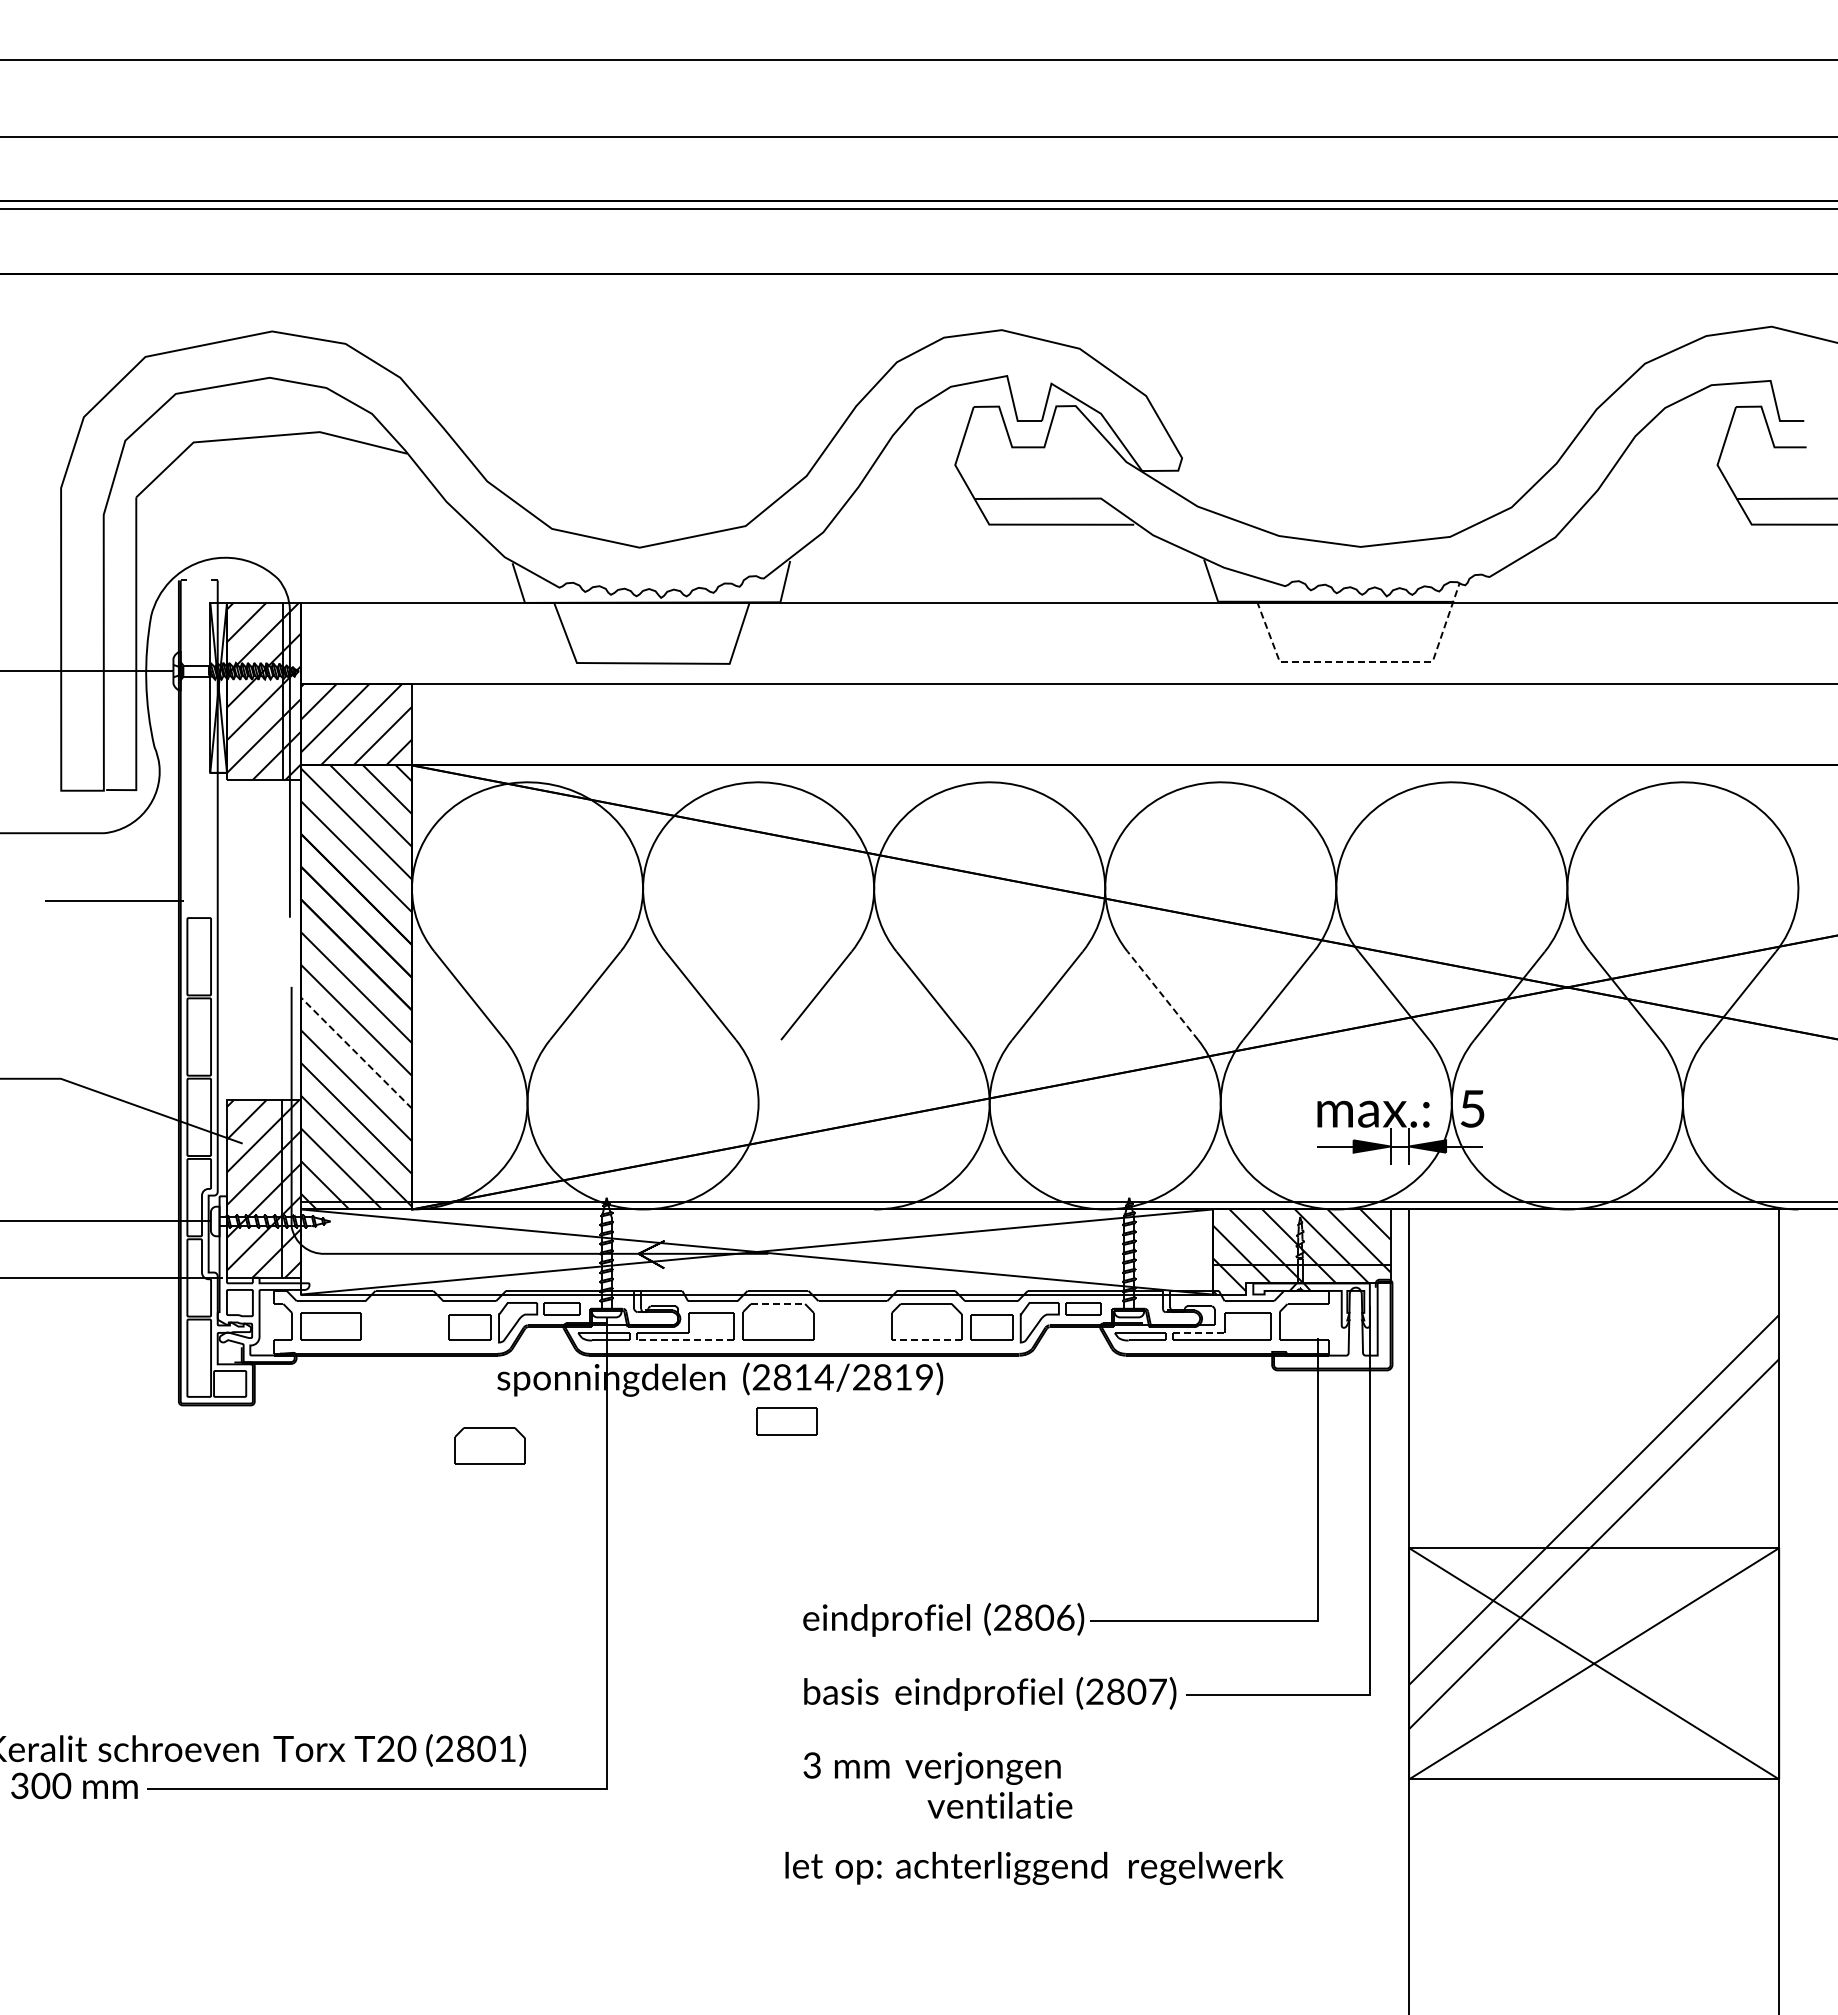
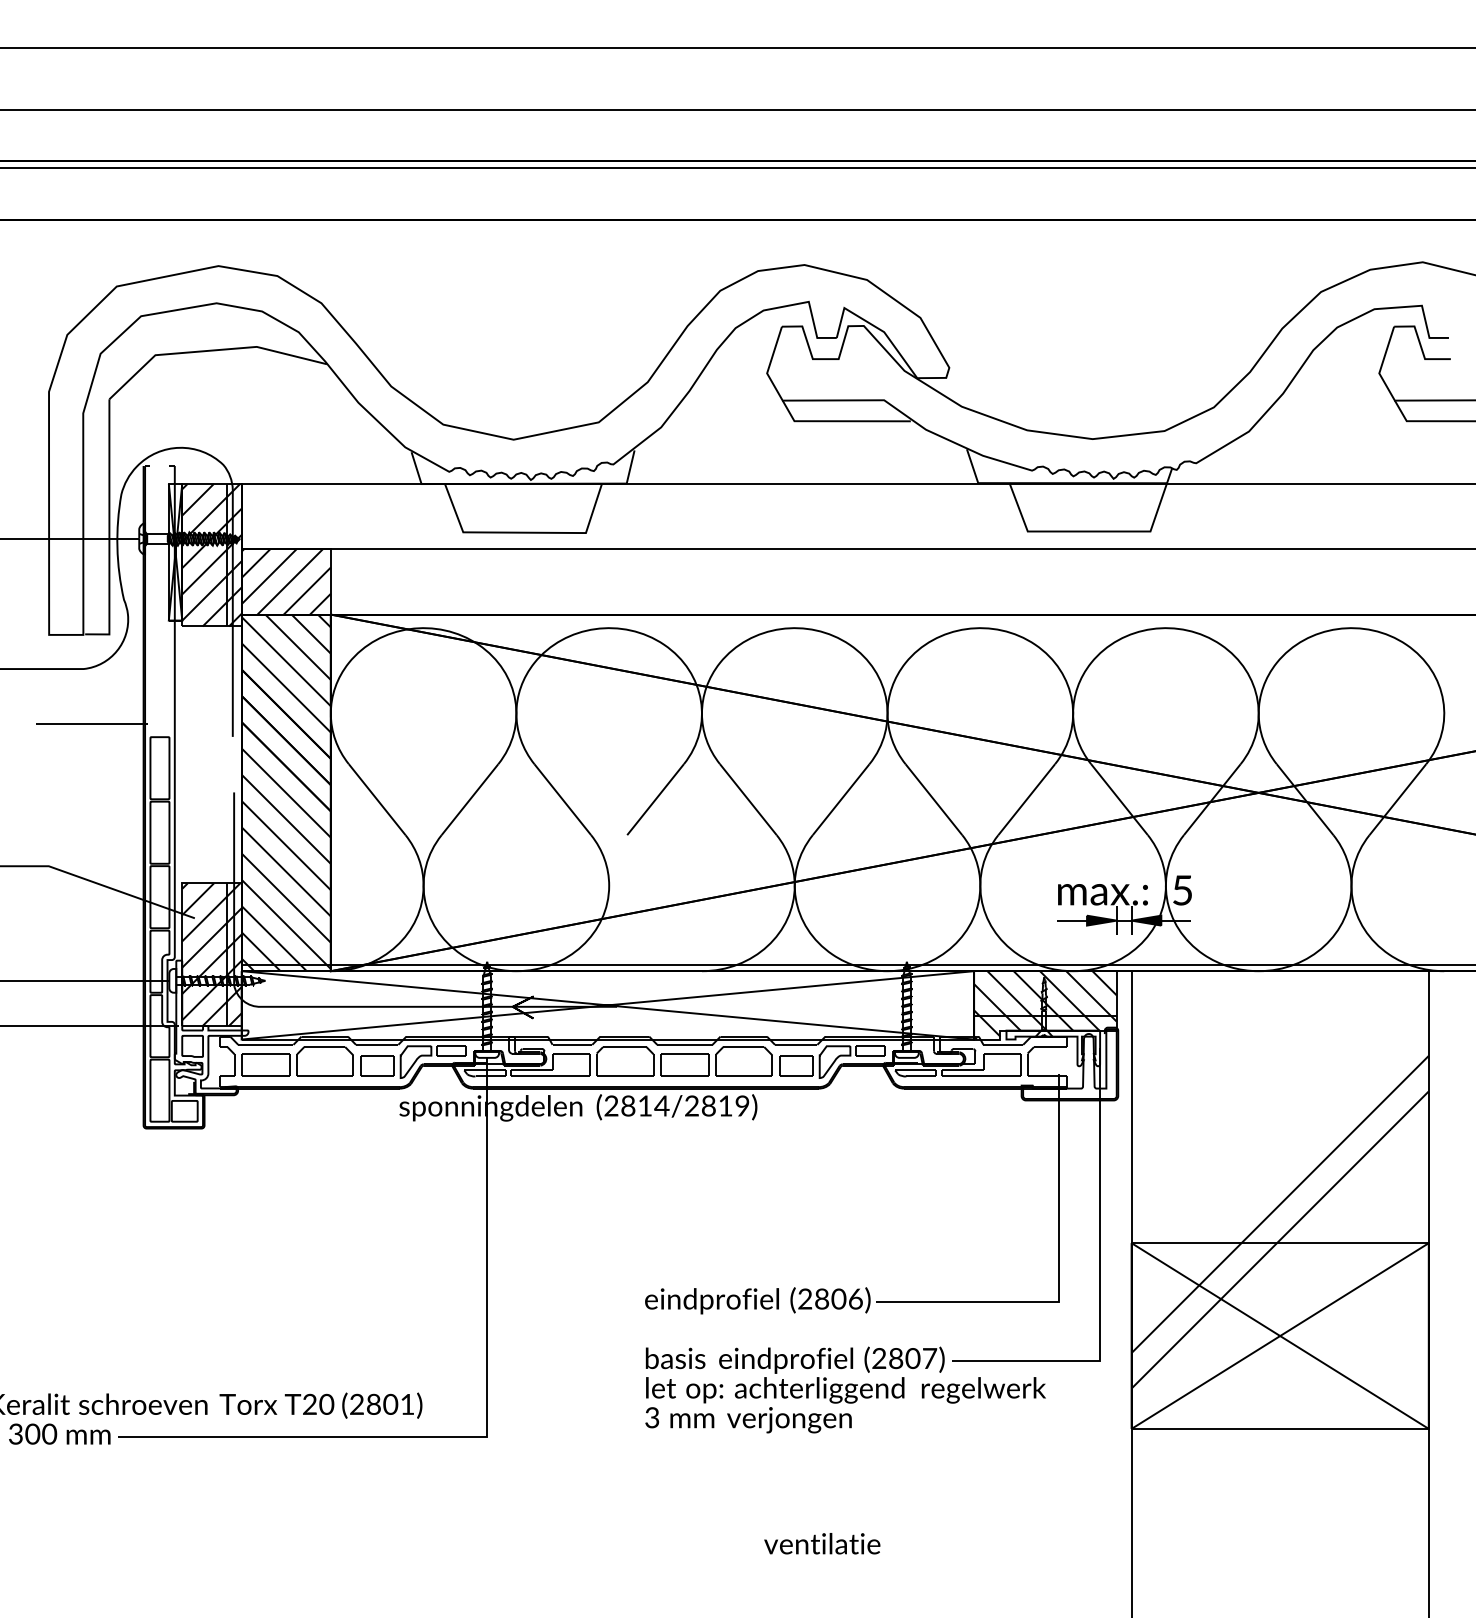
line: (1365, 661) -> (1096, 531), dashed -> solid
line: (1162, 995) -> (933, 799), dashed -> solid
line: (356, 1052) -> (286, 845), dashed -> solid
line: (778, 1304) -> (625, 1047), dashed -> solid
line: (1199, 1333) -> (963, 1070), dashed -> solid
line: (685, 1340) -> (550, 1076), dashed -> solid
line: (926, 1340) -> (744, 1076), dashed -> solid
part: (786, 1421) -> (684, 1065), moved
part: (489, 1445) -> (324, 1061), moved
text: (999, 1805) -> (821, 1543), moved
text: (1034, 1867) -> (846, 1389), moved

